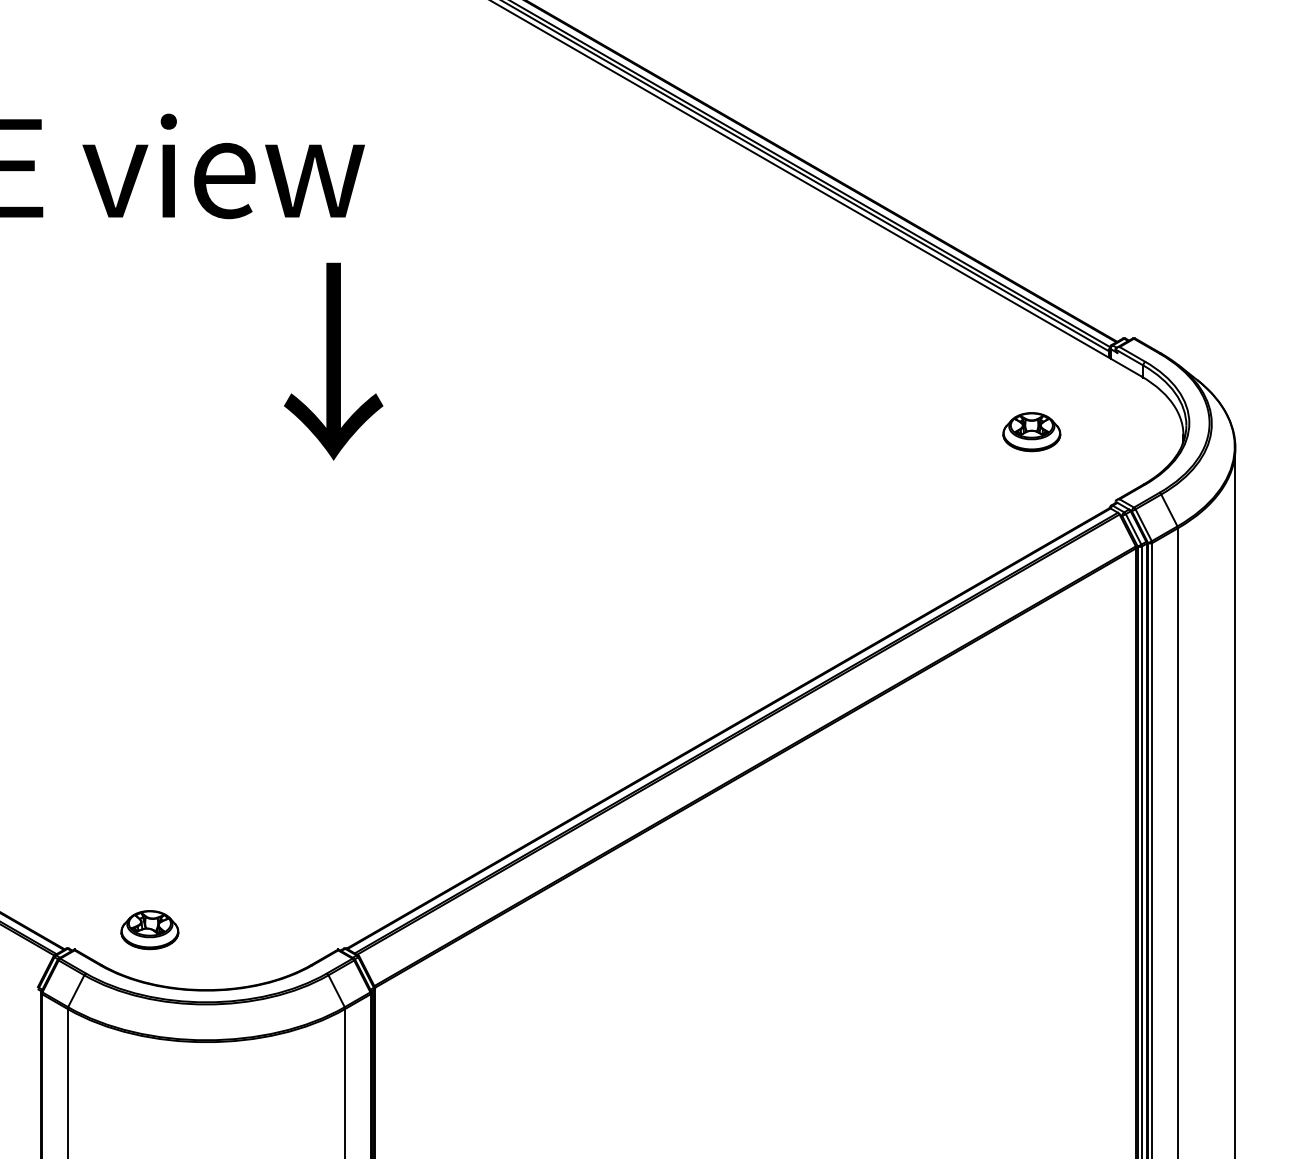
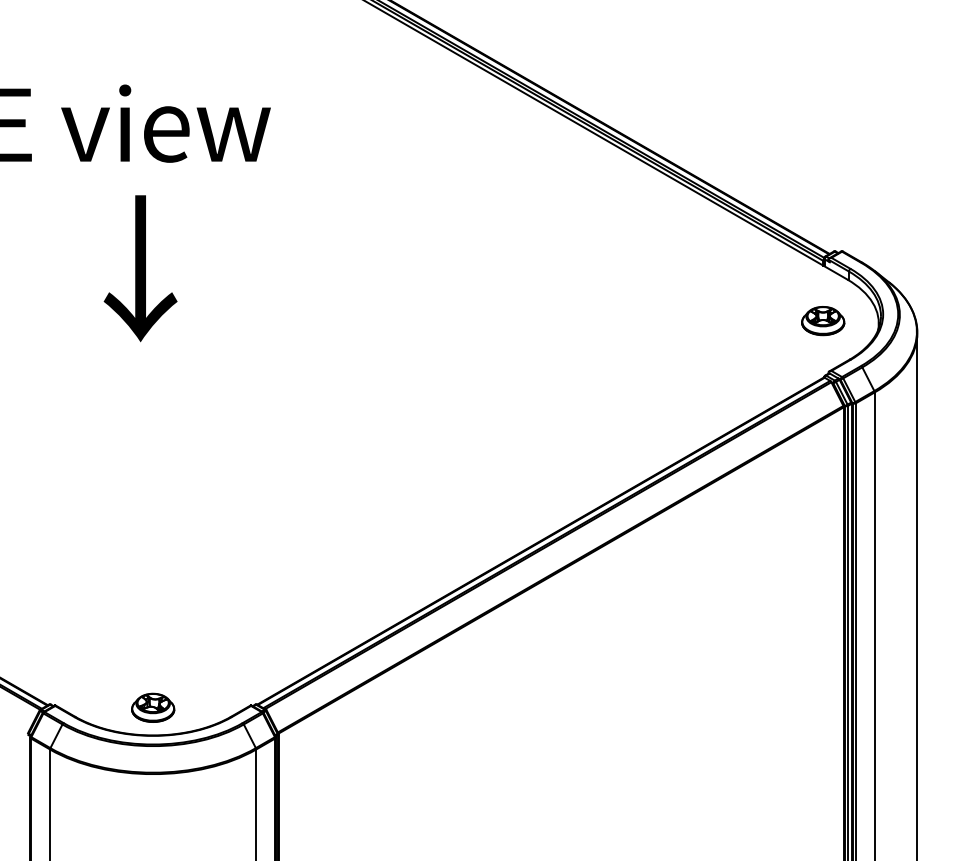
text: (333, 361) -> (140, 268), moved
part: (1032, 432) -> (823, 321), moved
part: (150, 929) -> (153, 707), moved

